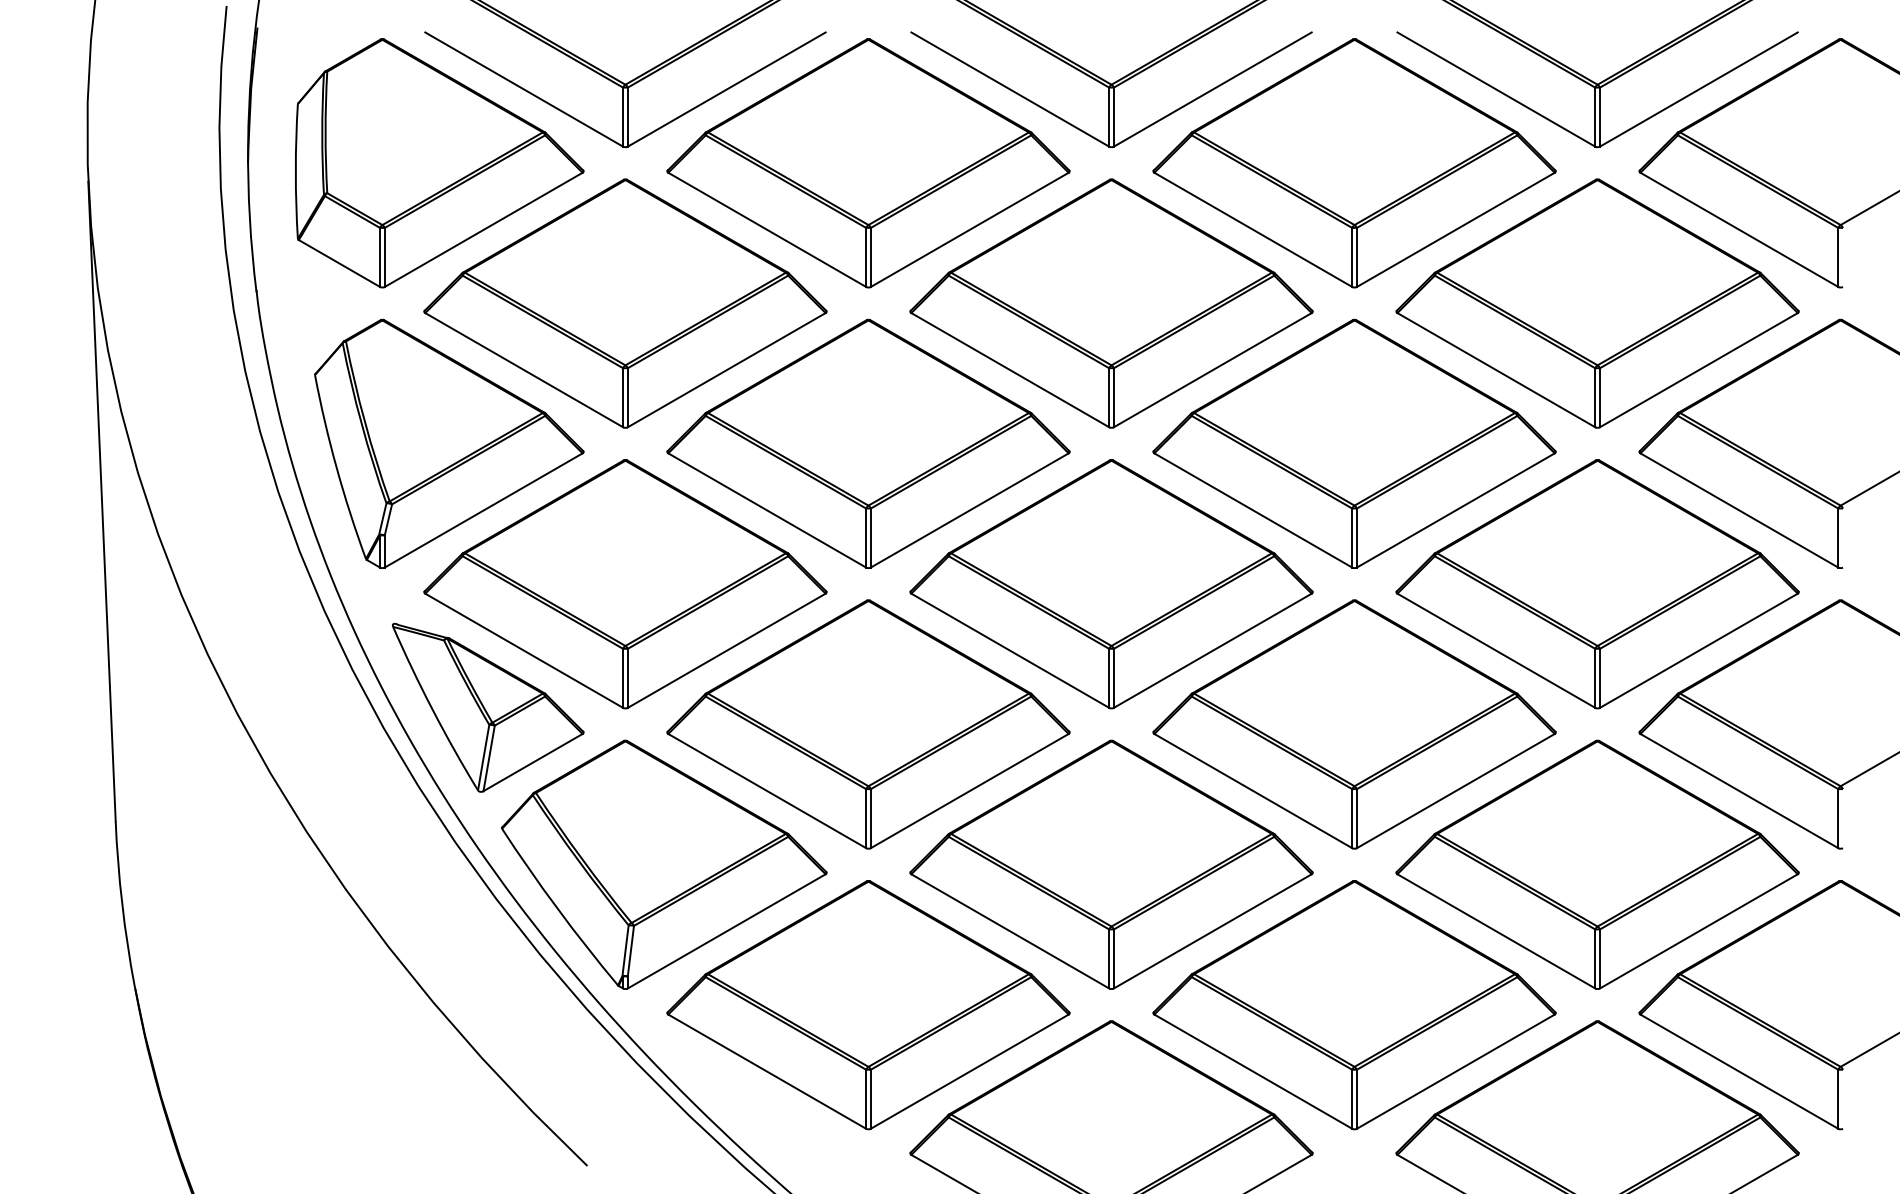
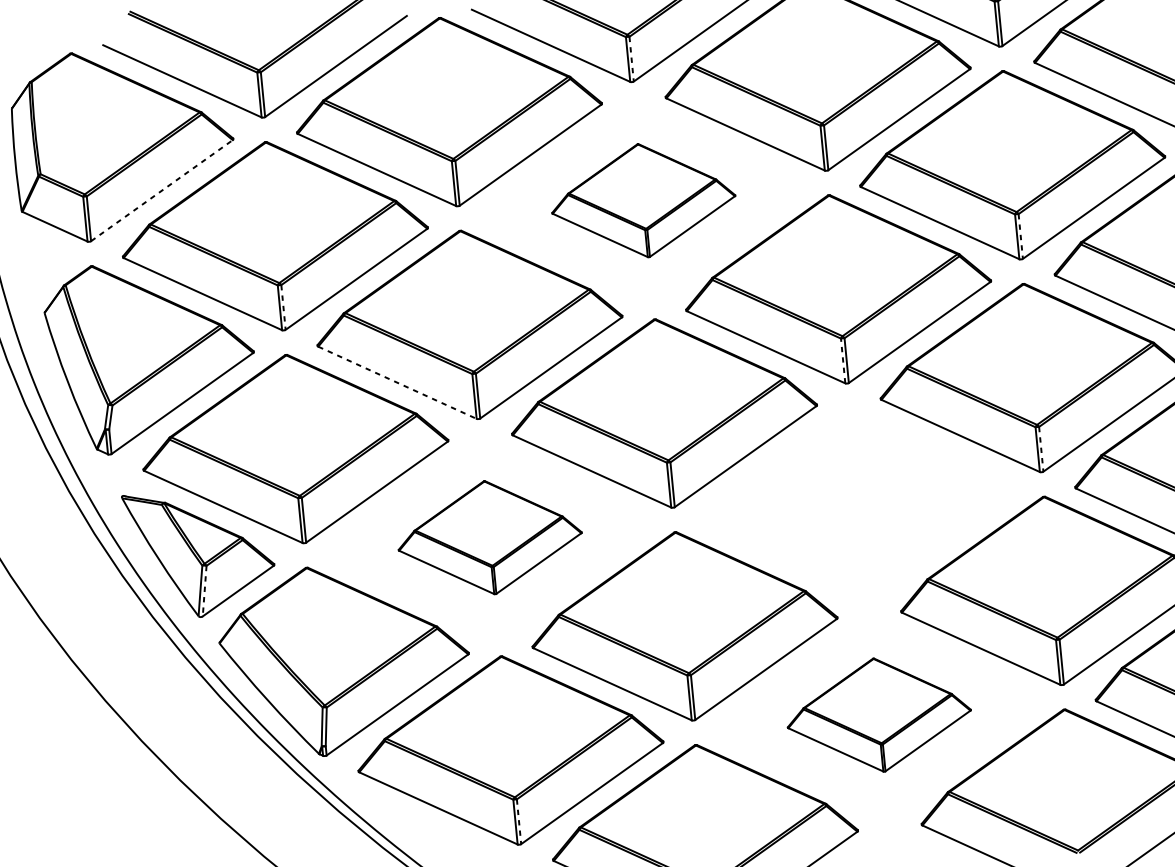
line: (1113, 117) -> (631, 59), solid -> dashed
line: (484, 229) -> (162, 190), solid -> dashed
part: (1111, 303) -> (643, 200), size x0.6
line: (627, 397) -> (283, 307), solid -> dashed
line: (1599, 397) -> (1020, 236), solid -> dashed
line: (767, 510) -> (397, 382), solid -> dashed
line: (1352, 538) -> (843, 361), solid -> dashed
line: (1599, 678) -> (1040, 449), solid -> dashed
part: (868, 724) -> (489, 537), size x0.6
part: (1354, 724) -> (858, 502), removed
line: (489, 758) -> (204, 591), solid -> dashed
part: (1354, 1005) -> (878, 715), size x0.6
line: (870, 1099) -> (518, 821), solid -> dashed

